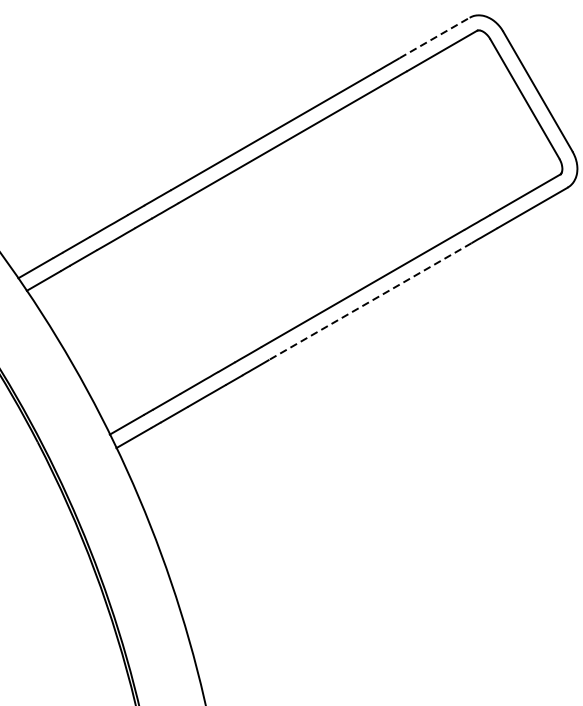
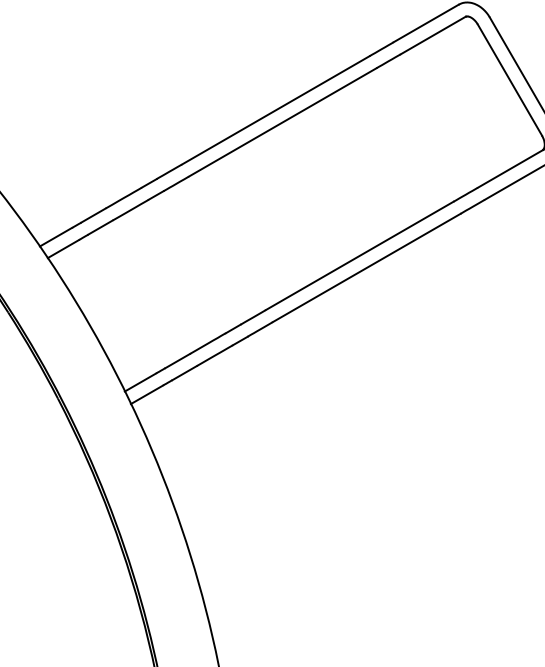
line: (434, 37) -> (426, 23), dashed -> solid
line: (370, 302) -> (366, 268), dashed -> solid

